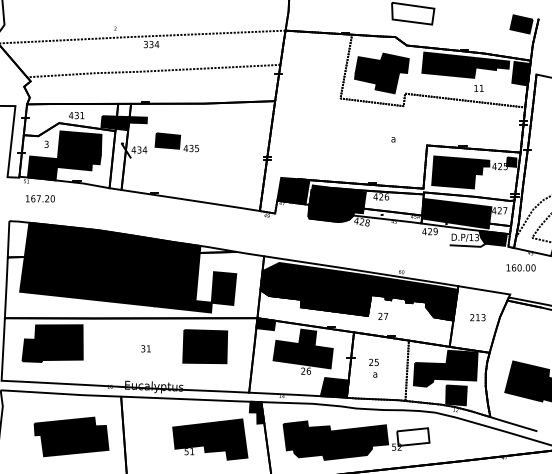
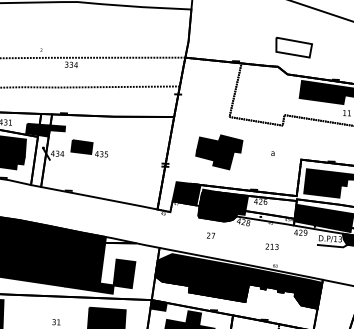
part: (381, 73) -> (218, 152), moved
text: (382, 315) -> (210, 234), moved
text: (477, 317) -> (271, 246), moved

